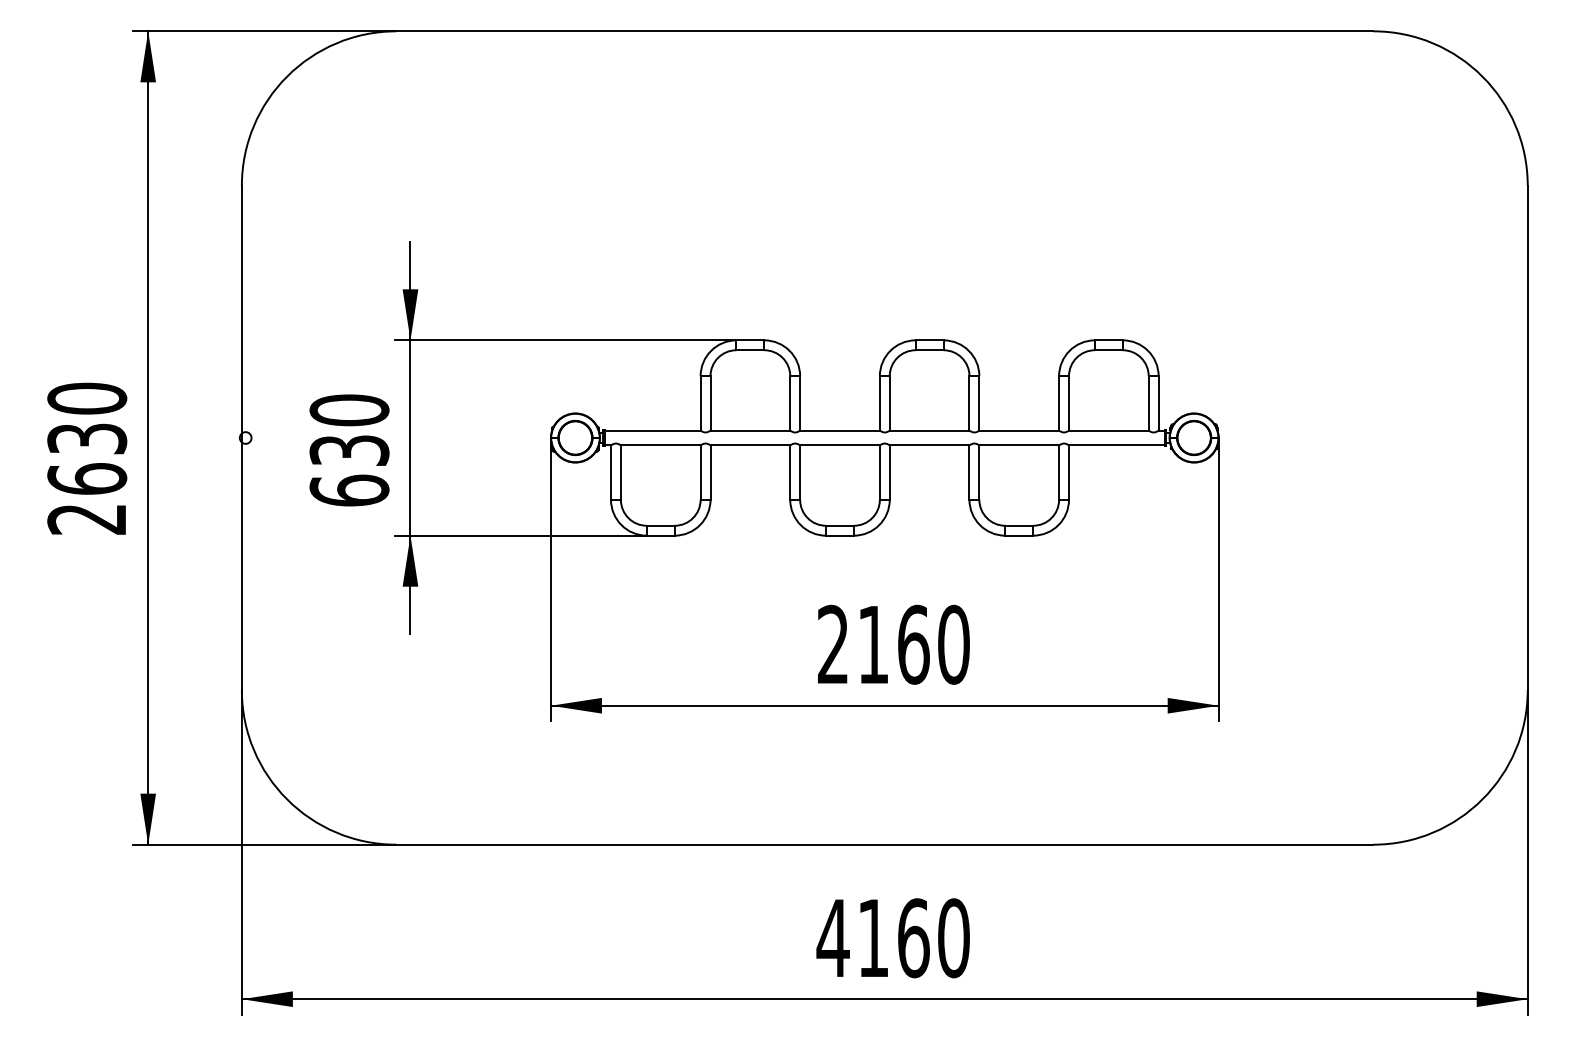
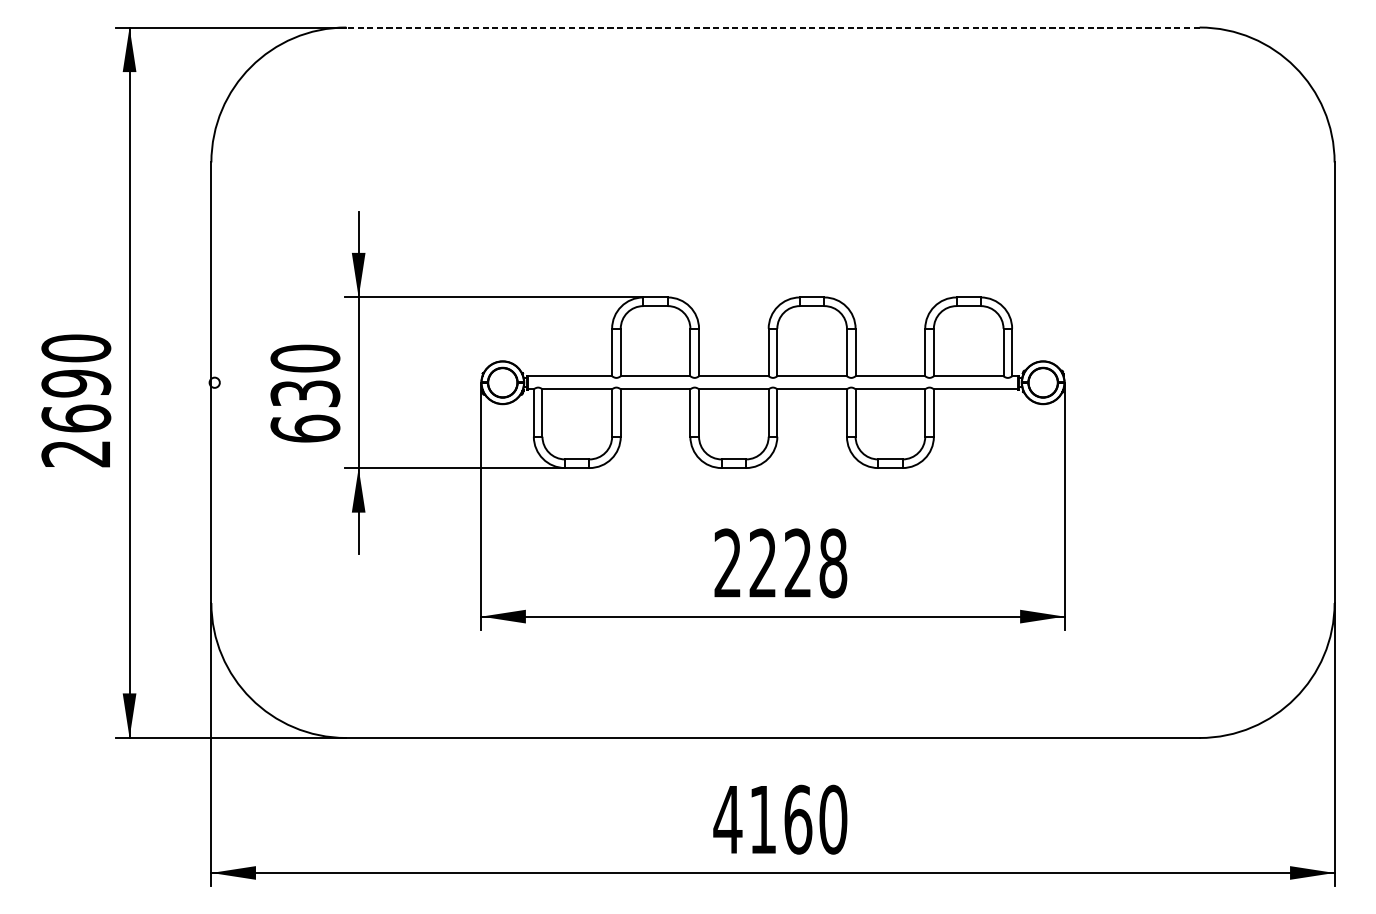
line: (884, 31) -> (772, 27), solid -> dashed
text: (87, 438) -> (76, 383), 2630 -> 2690
text: (913, 644) -> (798, 563), 2160 -> 2228

